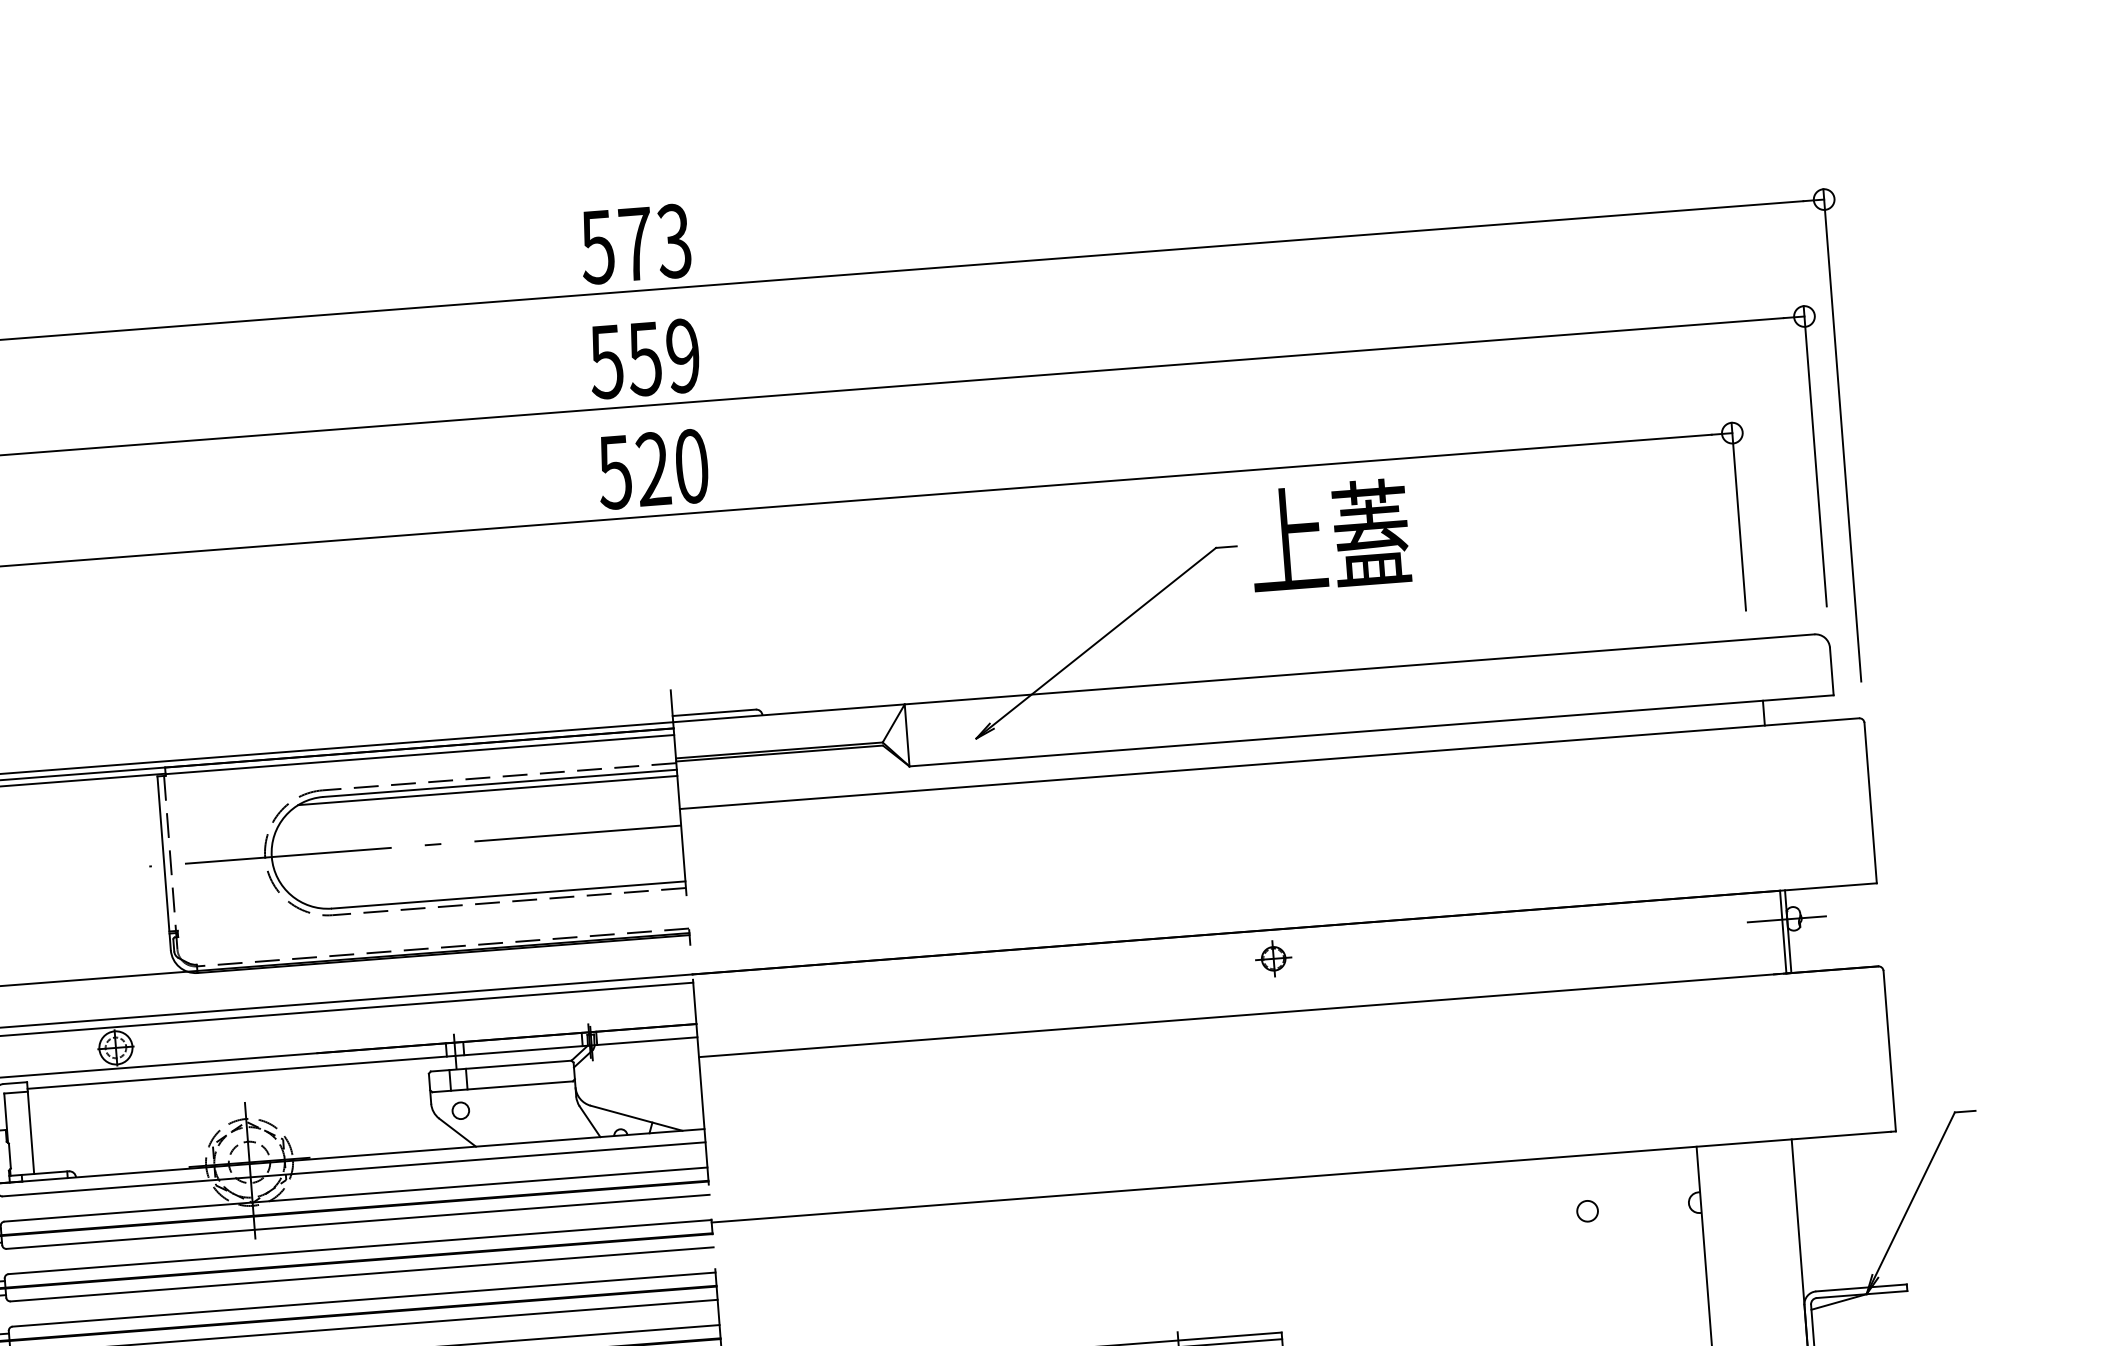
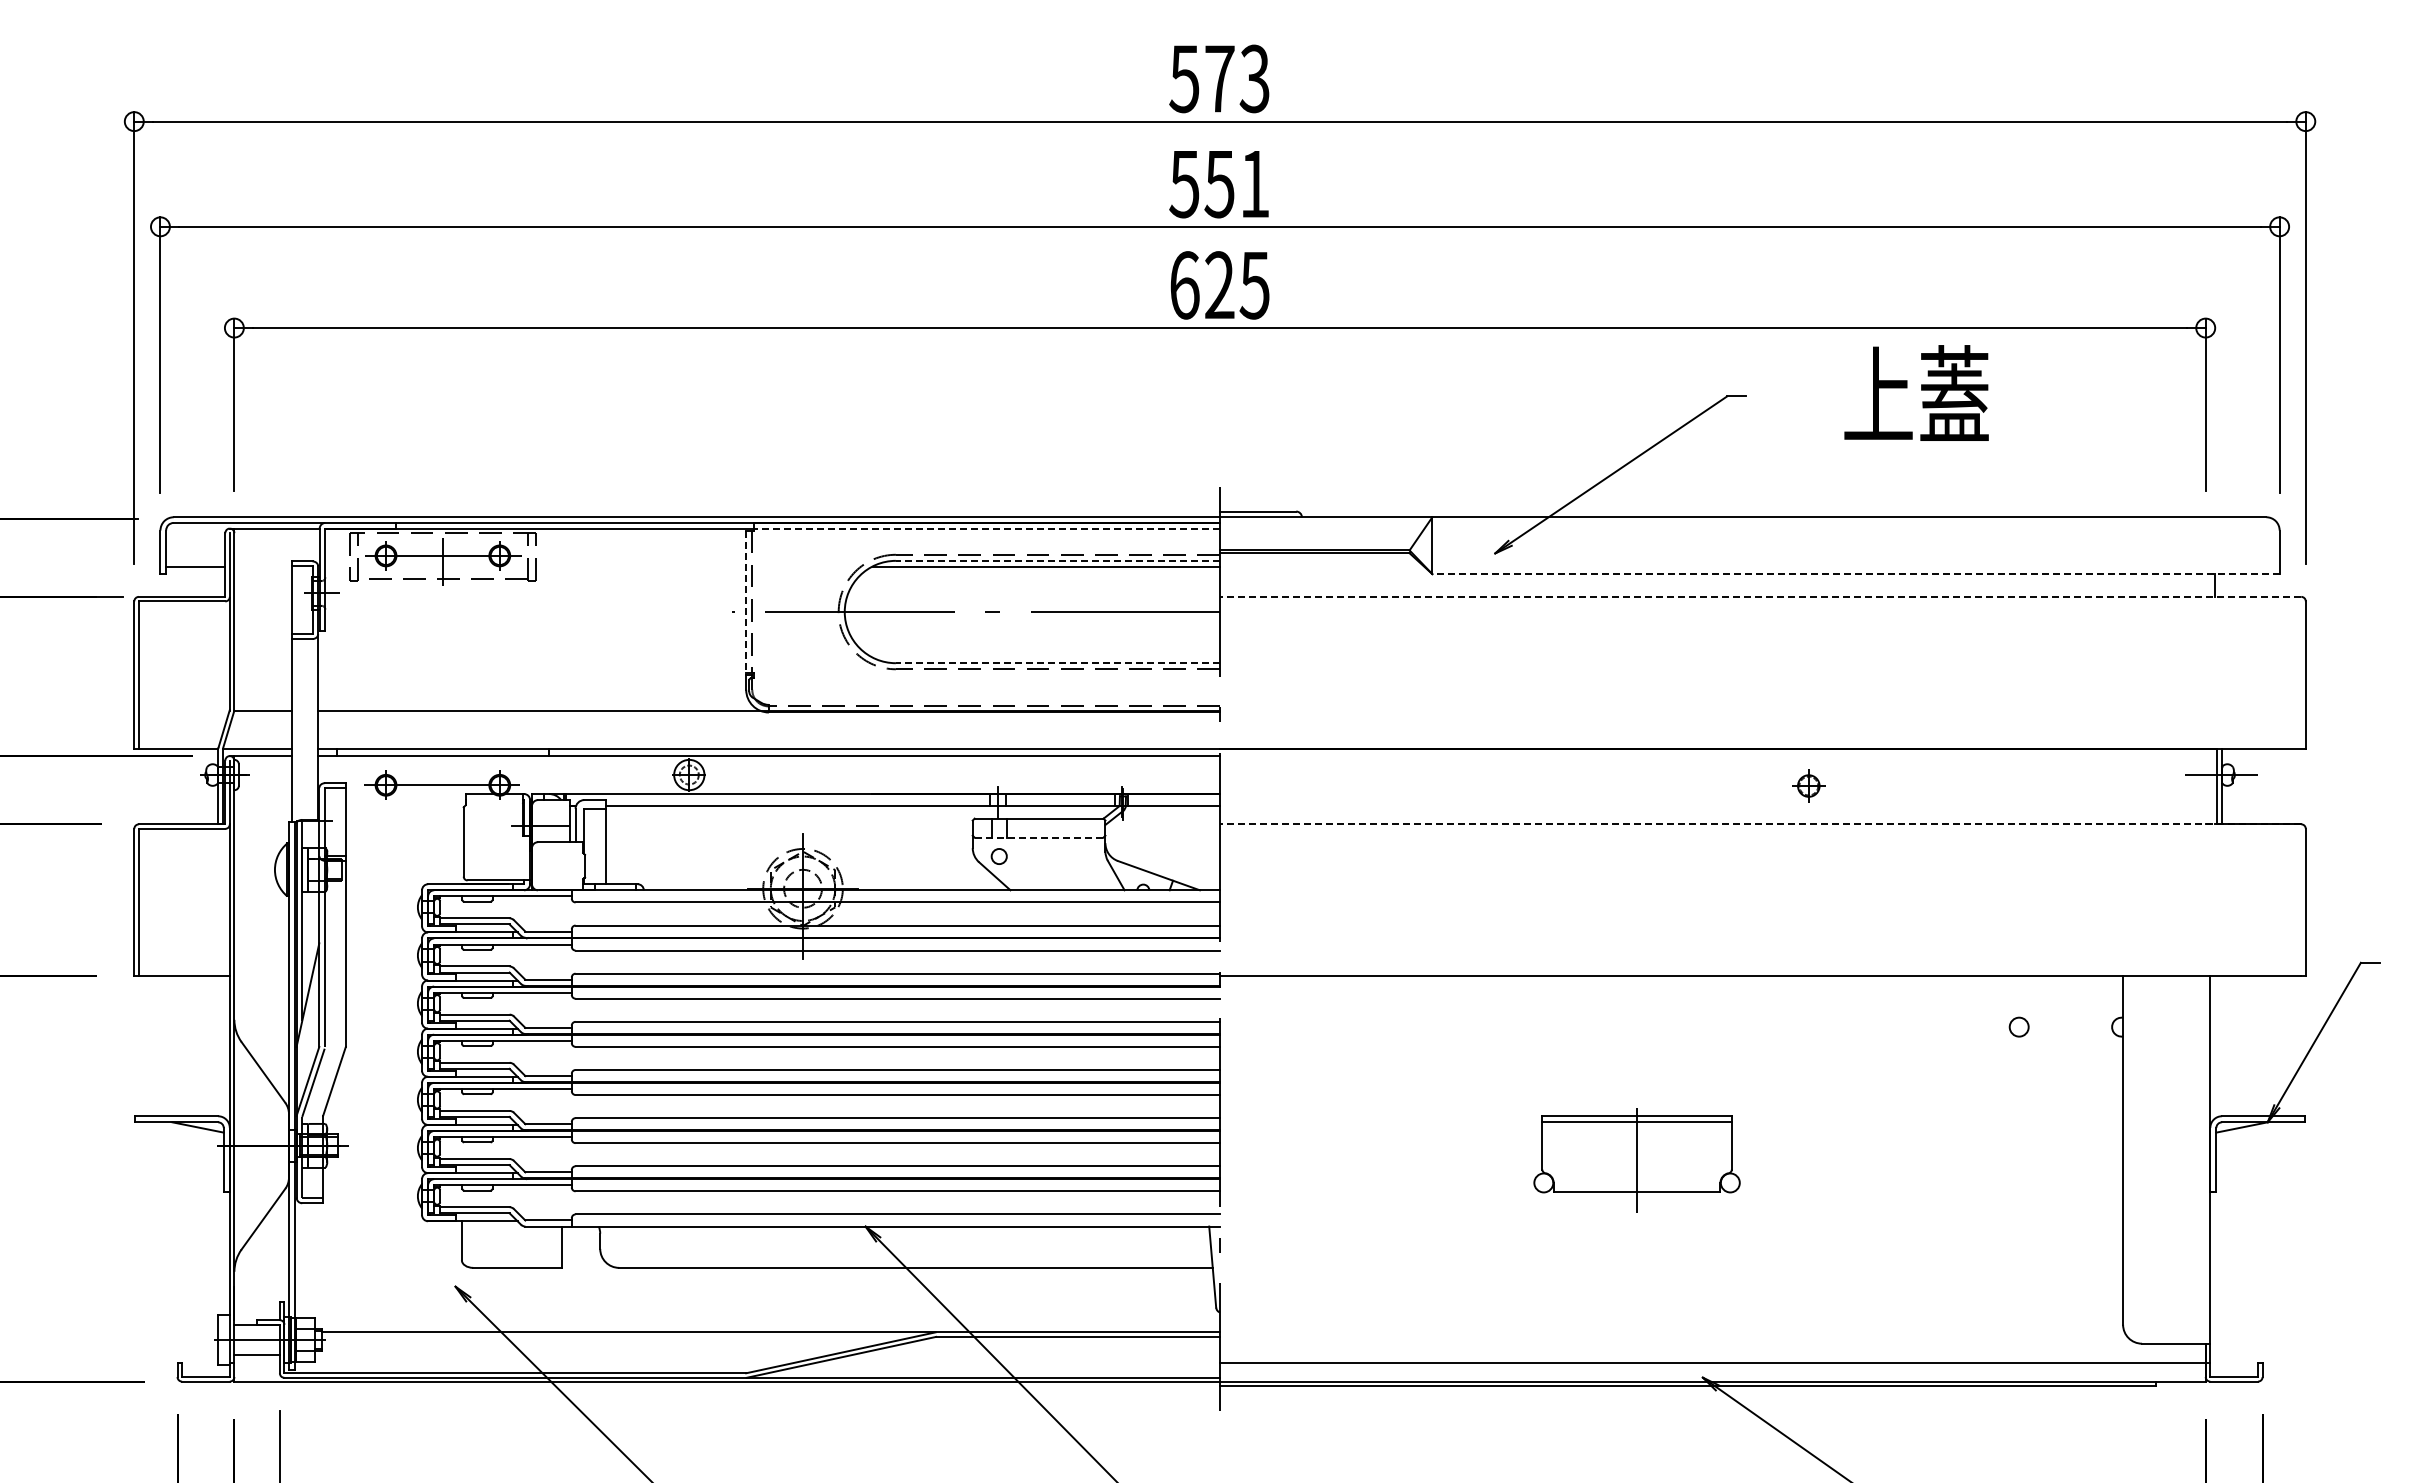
text: (682, 355) -> (1254, 183), 559 -> 551
text: (653, 469) -> (1219, 285), 520 -> 625
text: (1329, 534) -> (1916, 392), moved
line: (1372, 731) -> (1856, 574), solid -> dashed
line: (419, 755) -> (986, 529), solid -> dashed
line: (1269, 763) -> (1760, 596), solid -> dashed
line: (499, 783) -> (1057, 560), solid -> dashed
line: (163, 854) -> (746, 602), solid -> dashed
line: (508, 895) -> (1057, 663), solid -> dashed
part: (1273, 958) -> (1808, 785), moved
line: (1288, 1011) -> (1760, 824), solid -> dashed
line: (503, 1086) -> (1039, 837), solid -> dashed

